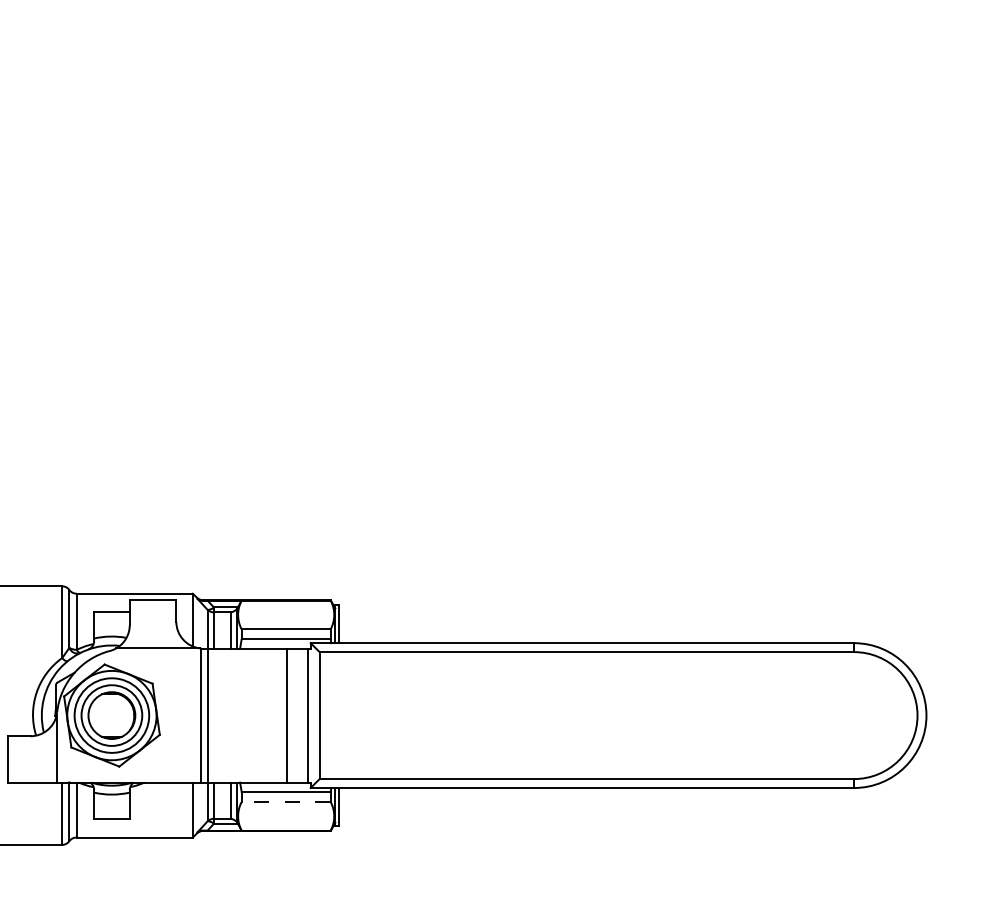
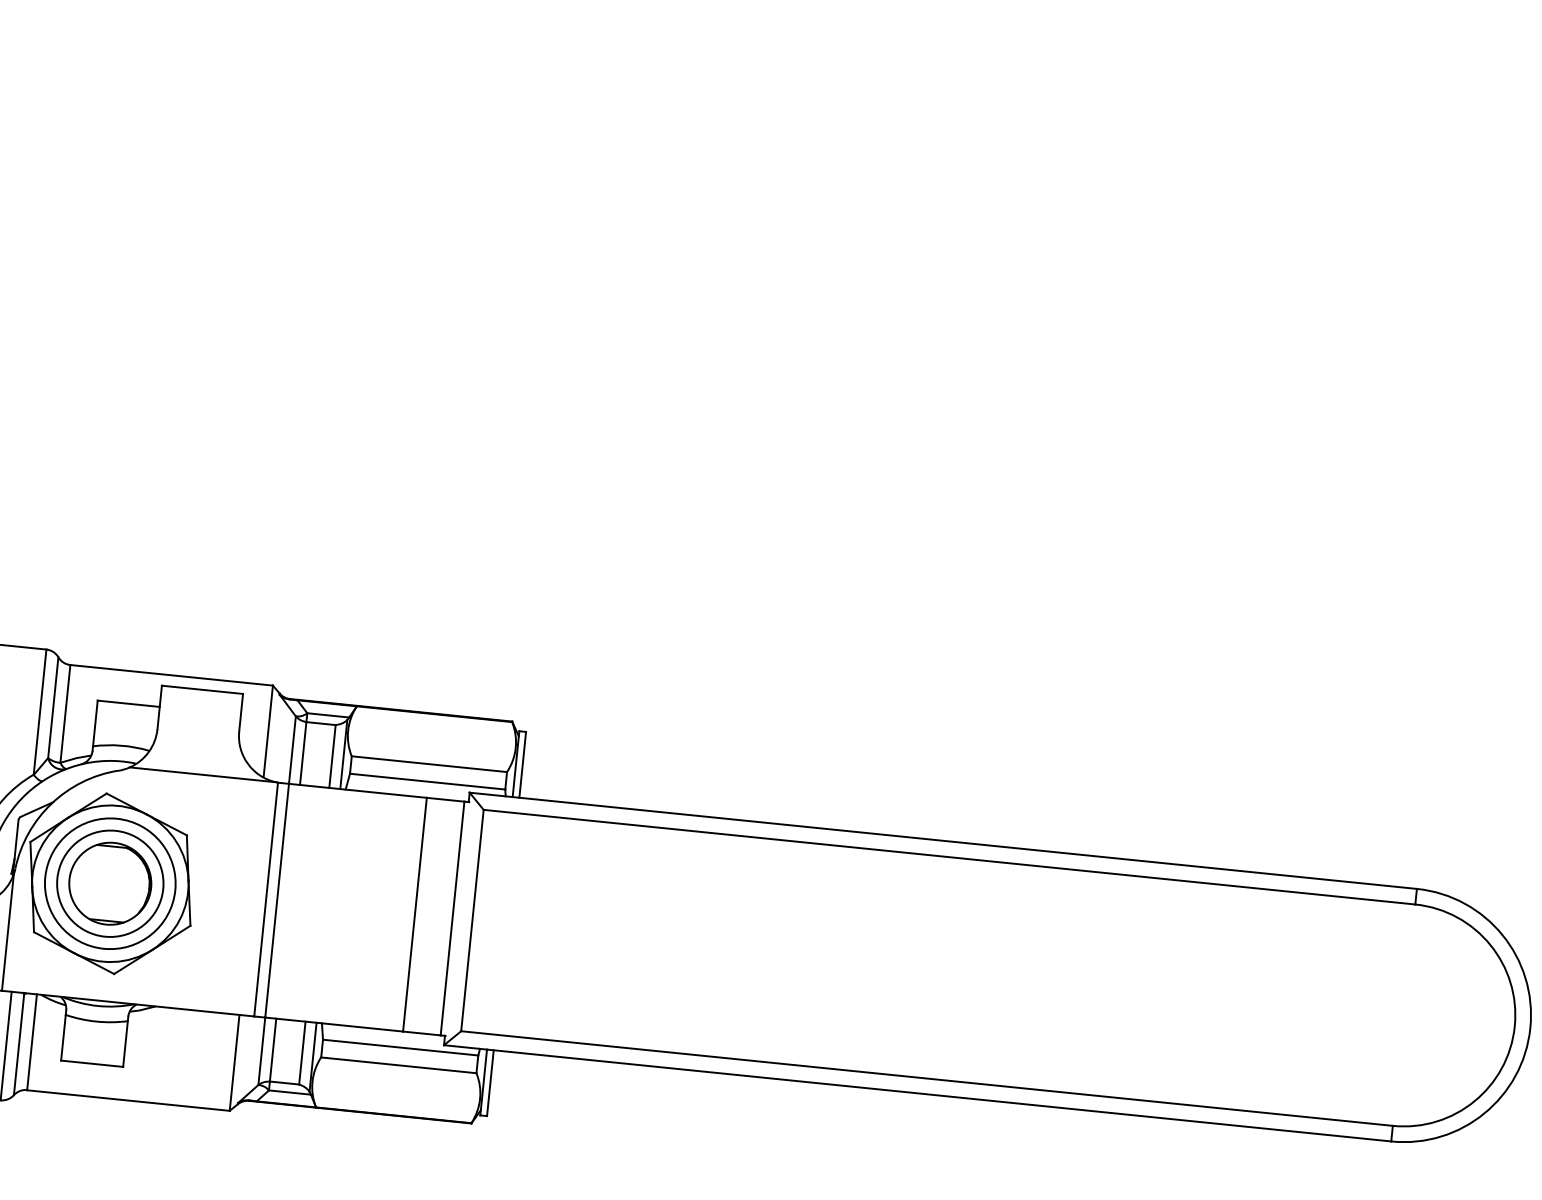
line: (286, 802) -> (399, 1066), dashed -> solid

